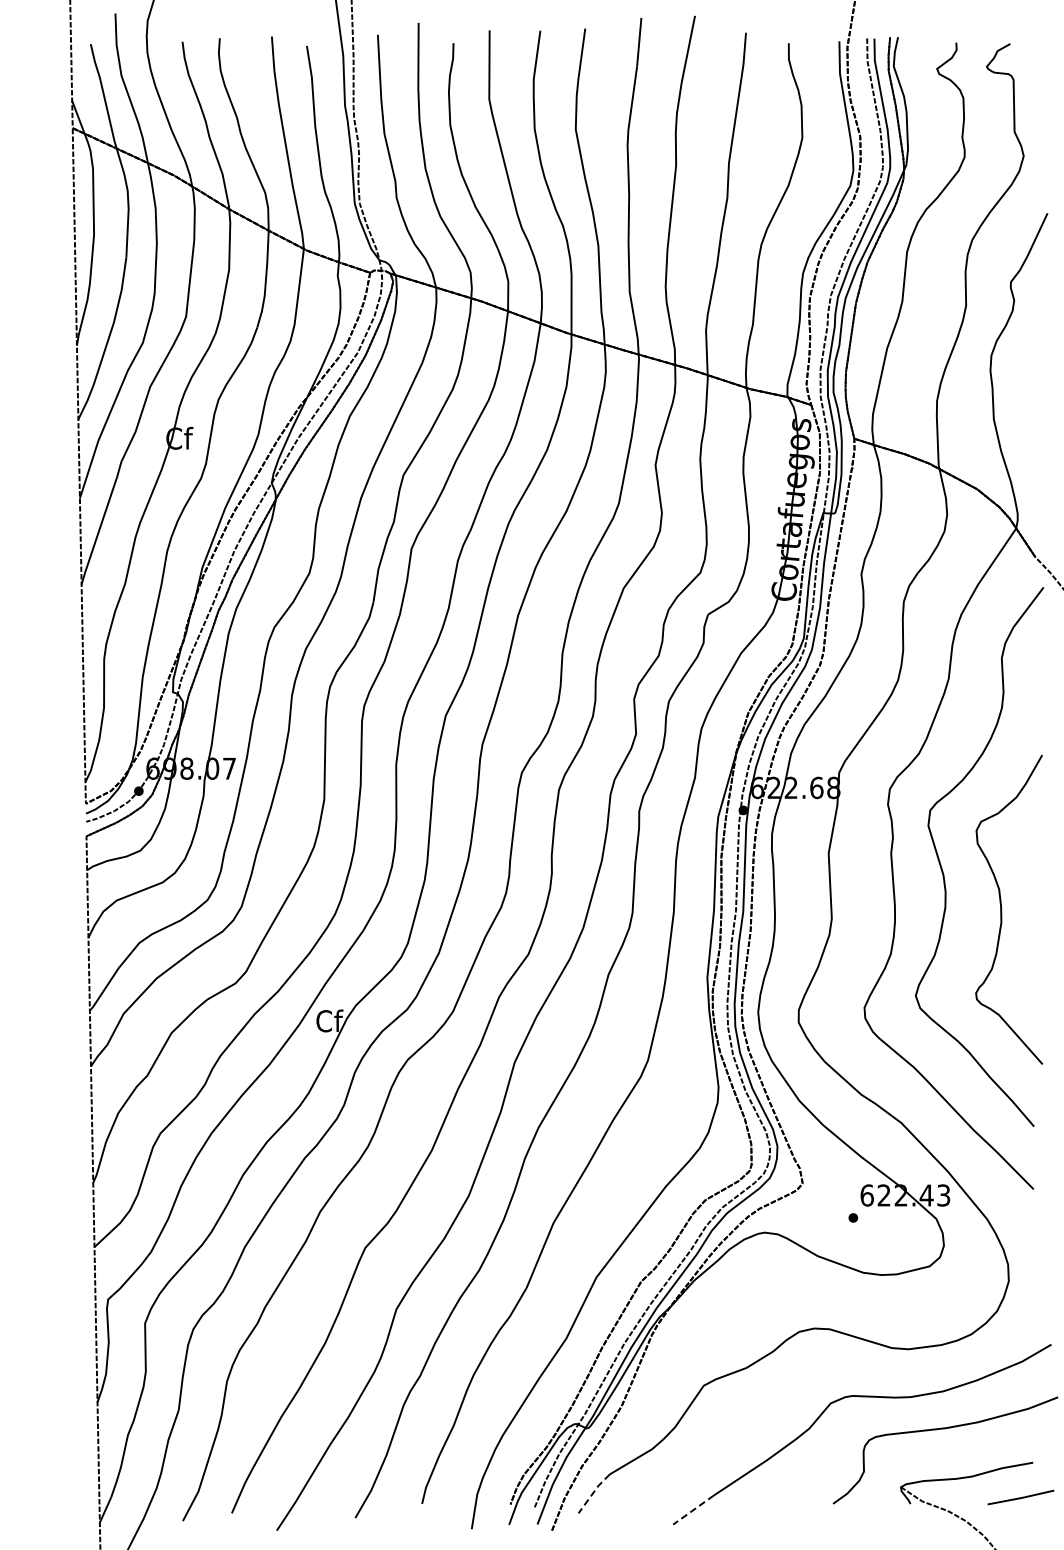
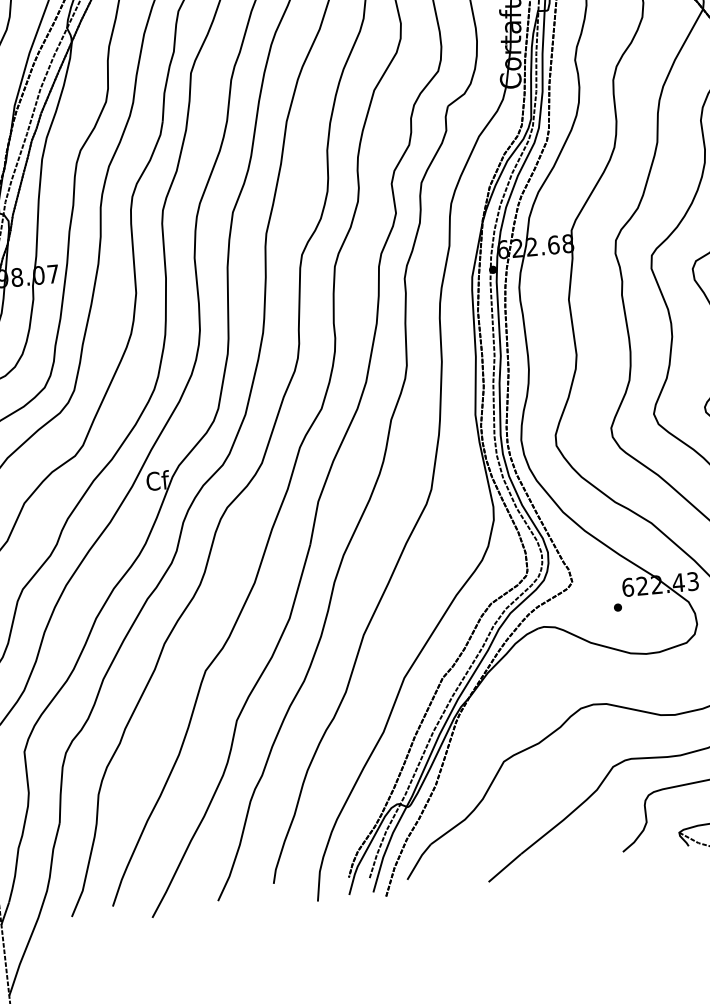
line: (593, 1492) -> (418, 860), dashed -> solid
line: (693, 1510) -> (504, 868), dashed -> solid

